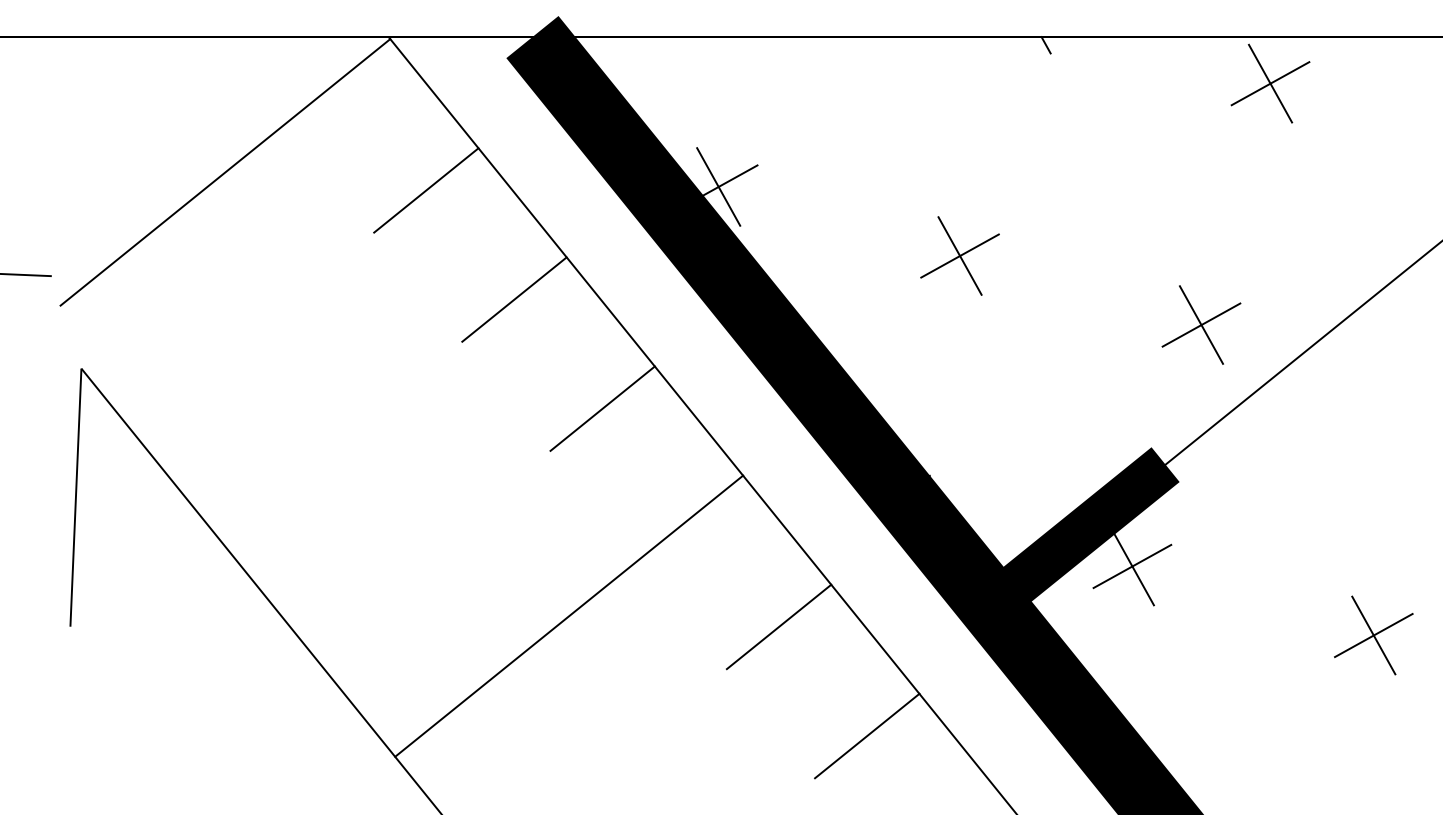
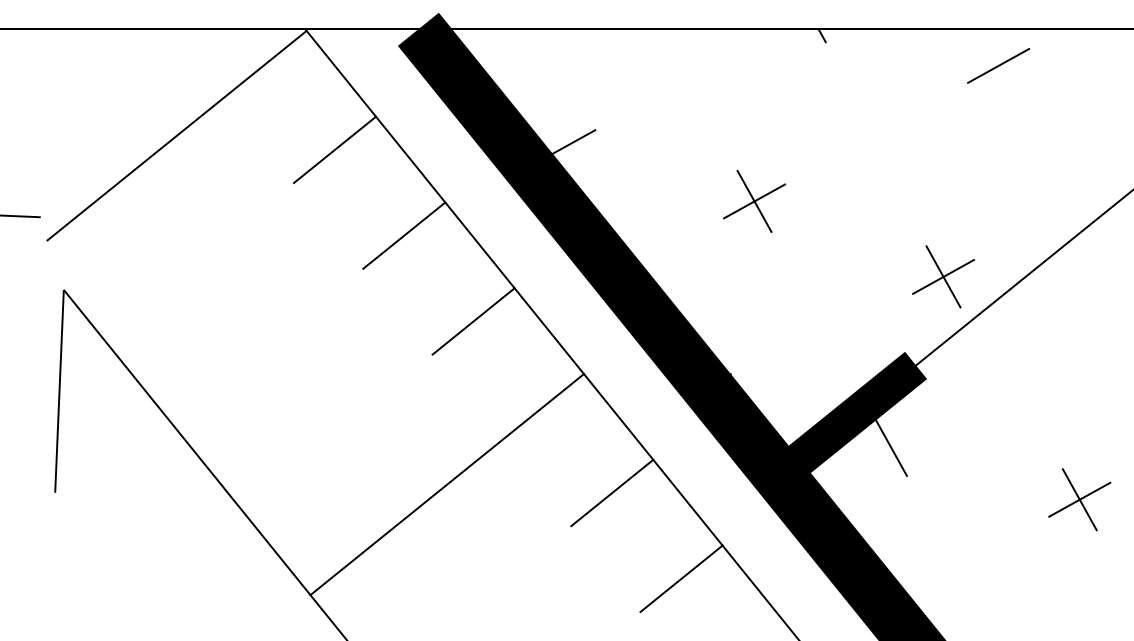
line: (1270, 83) -> (998, 65), removed
line: (718, 186) -> (564, 146), removed
part: (1201, 324) -> (943, 276), moved
line: (1132, 566) -> (890, 445), removed

